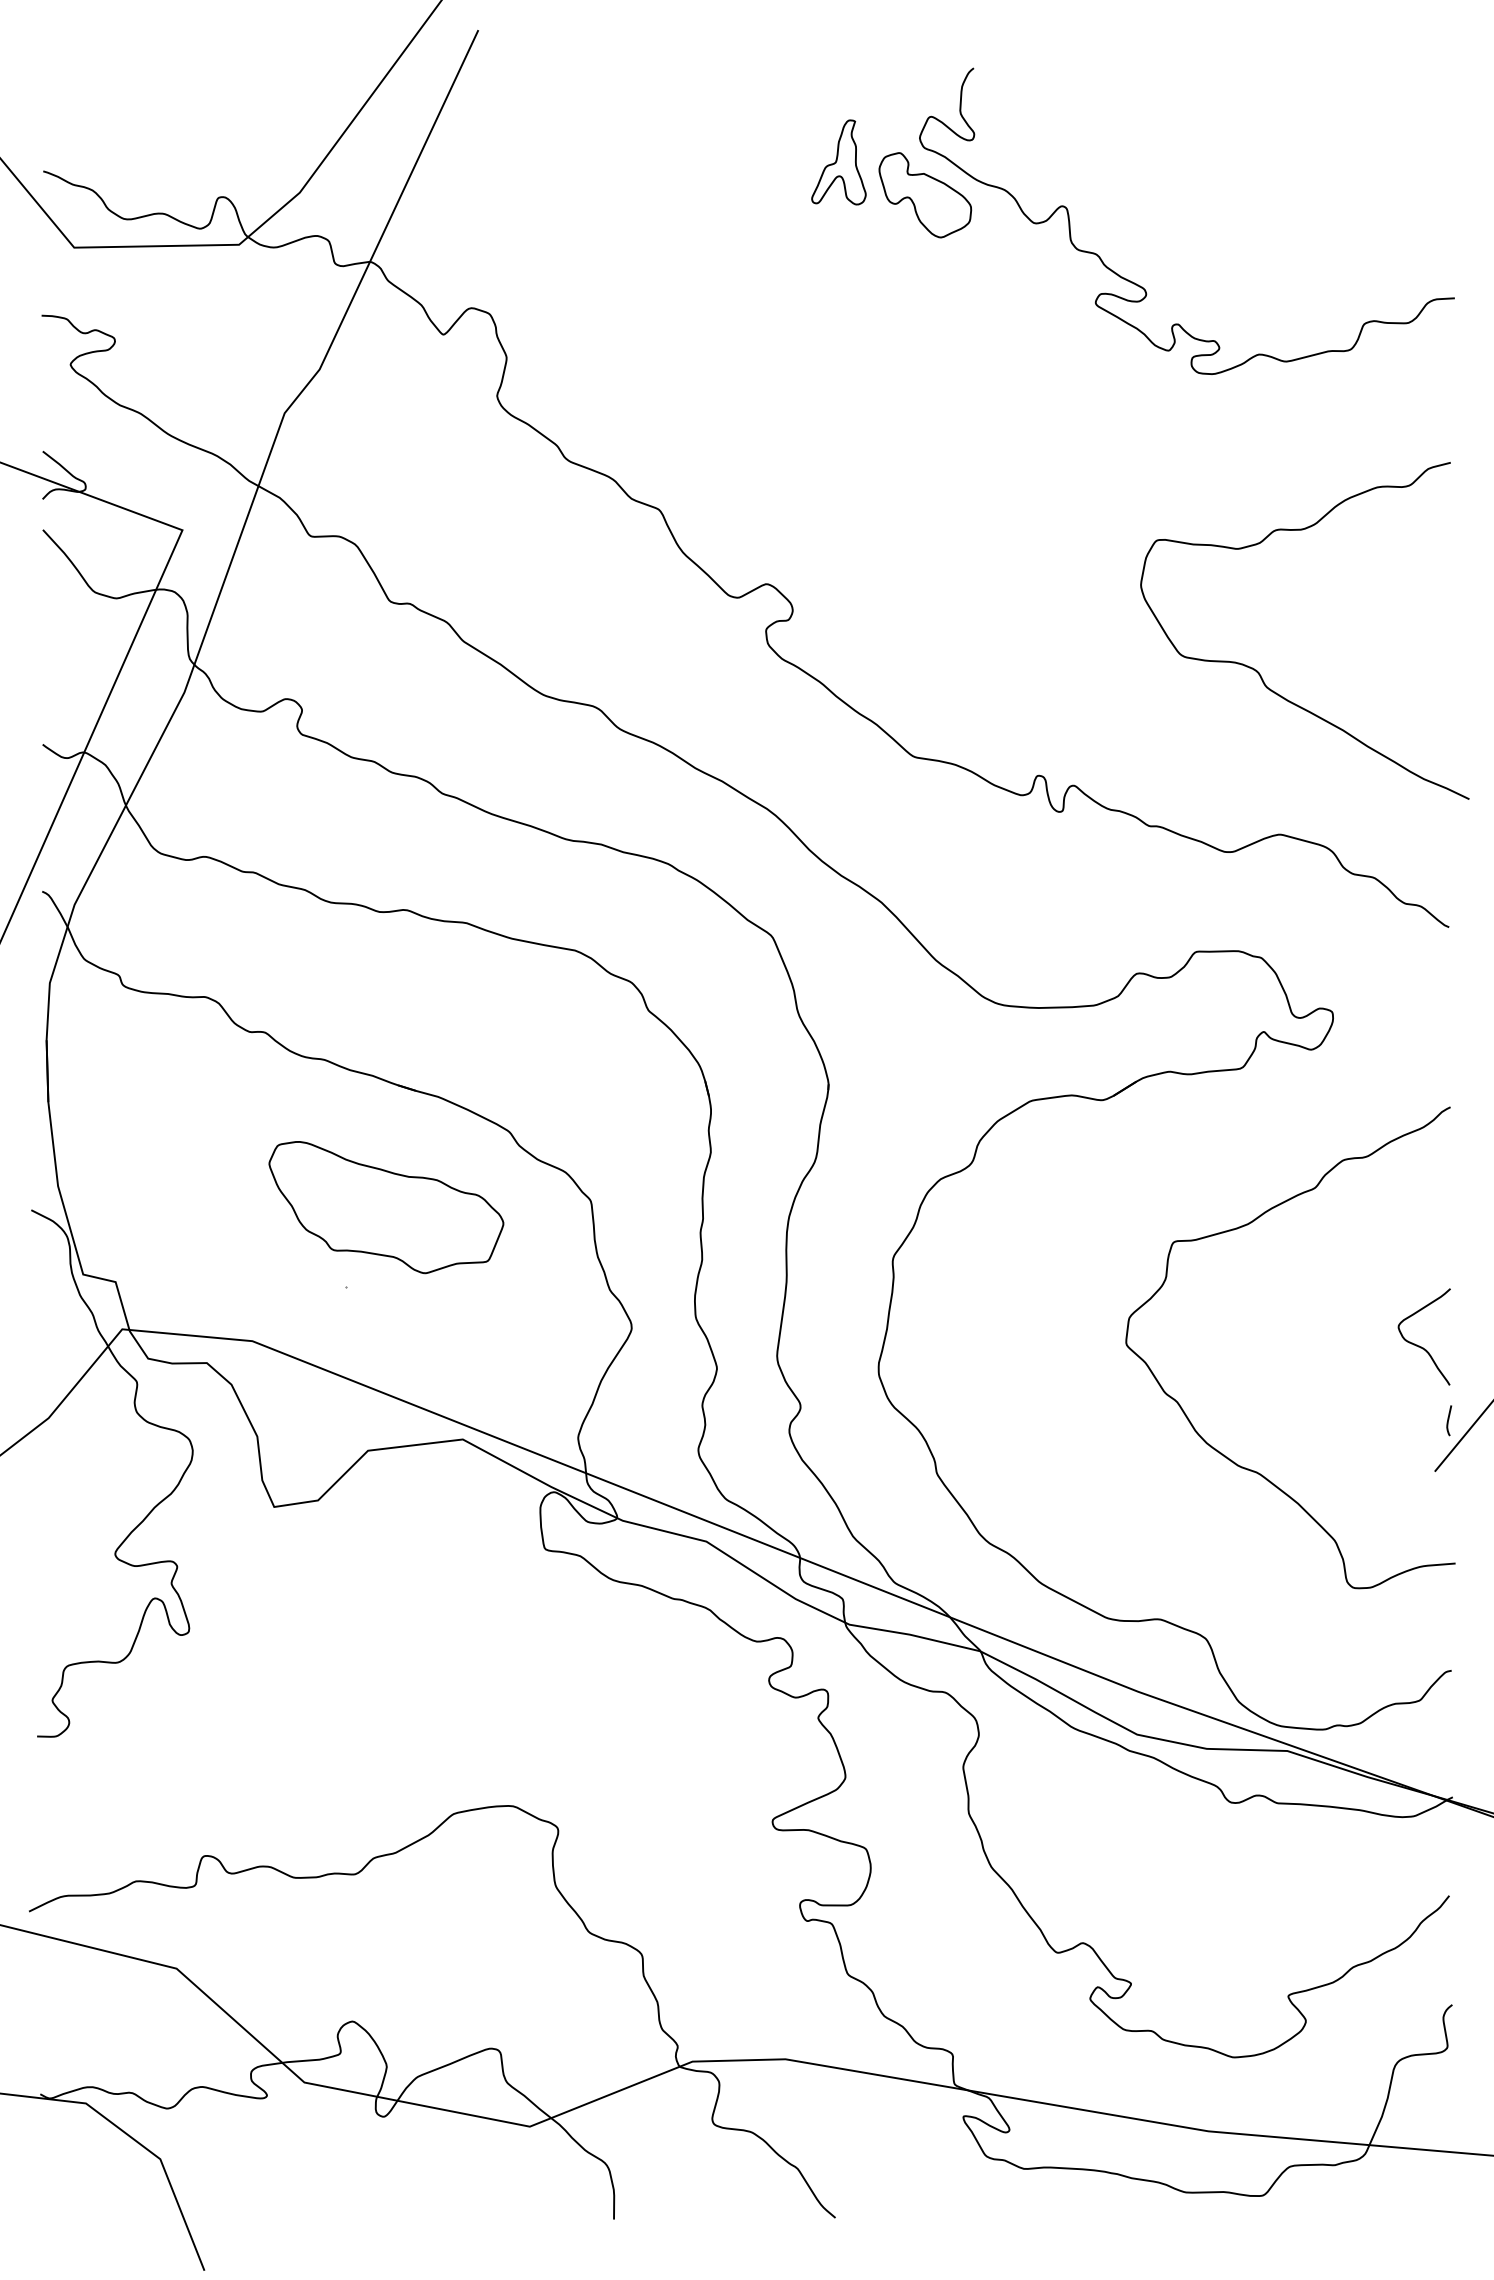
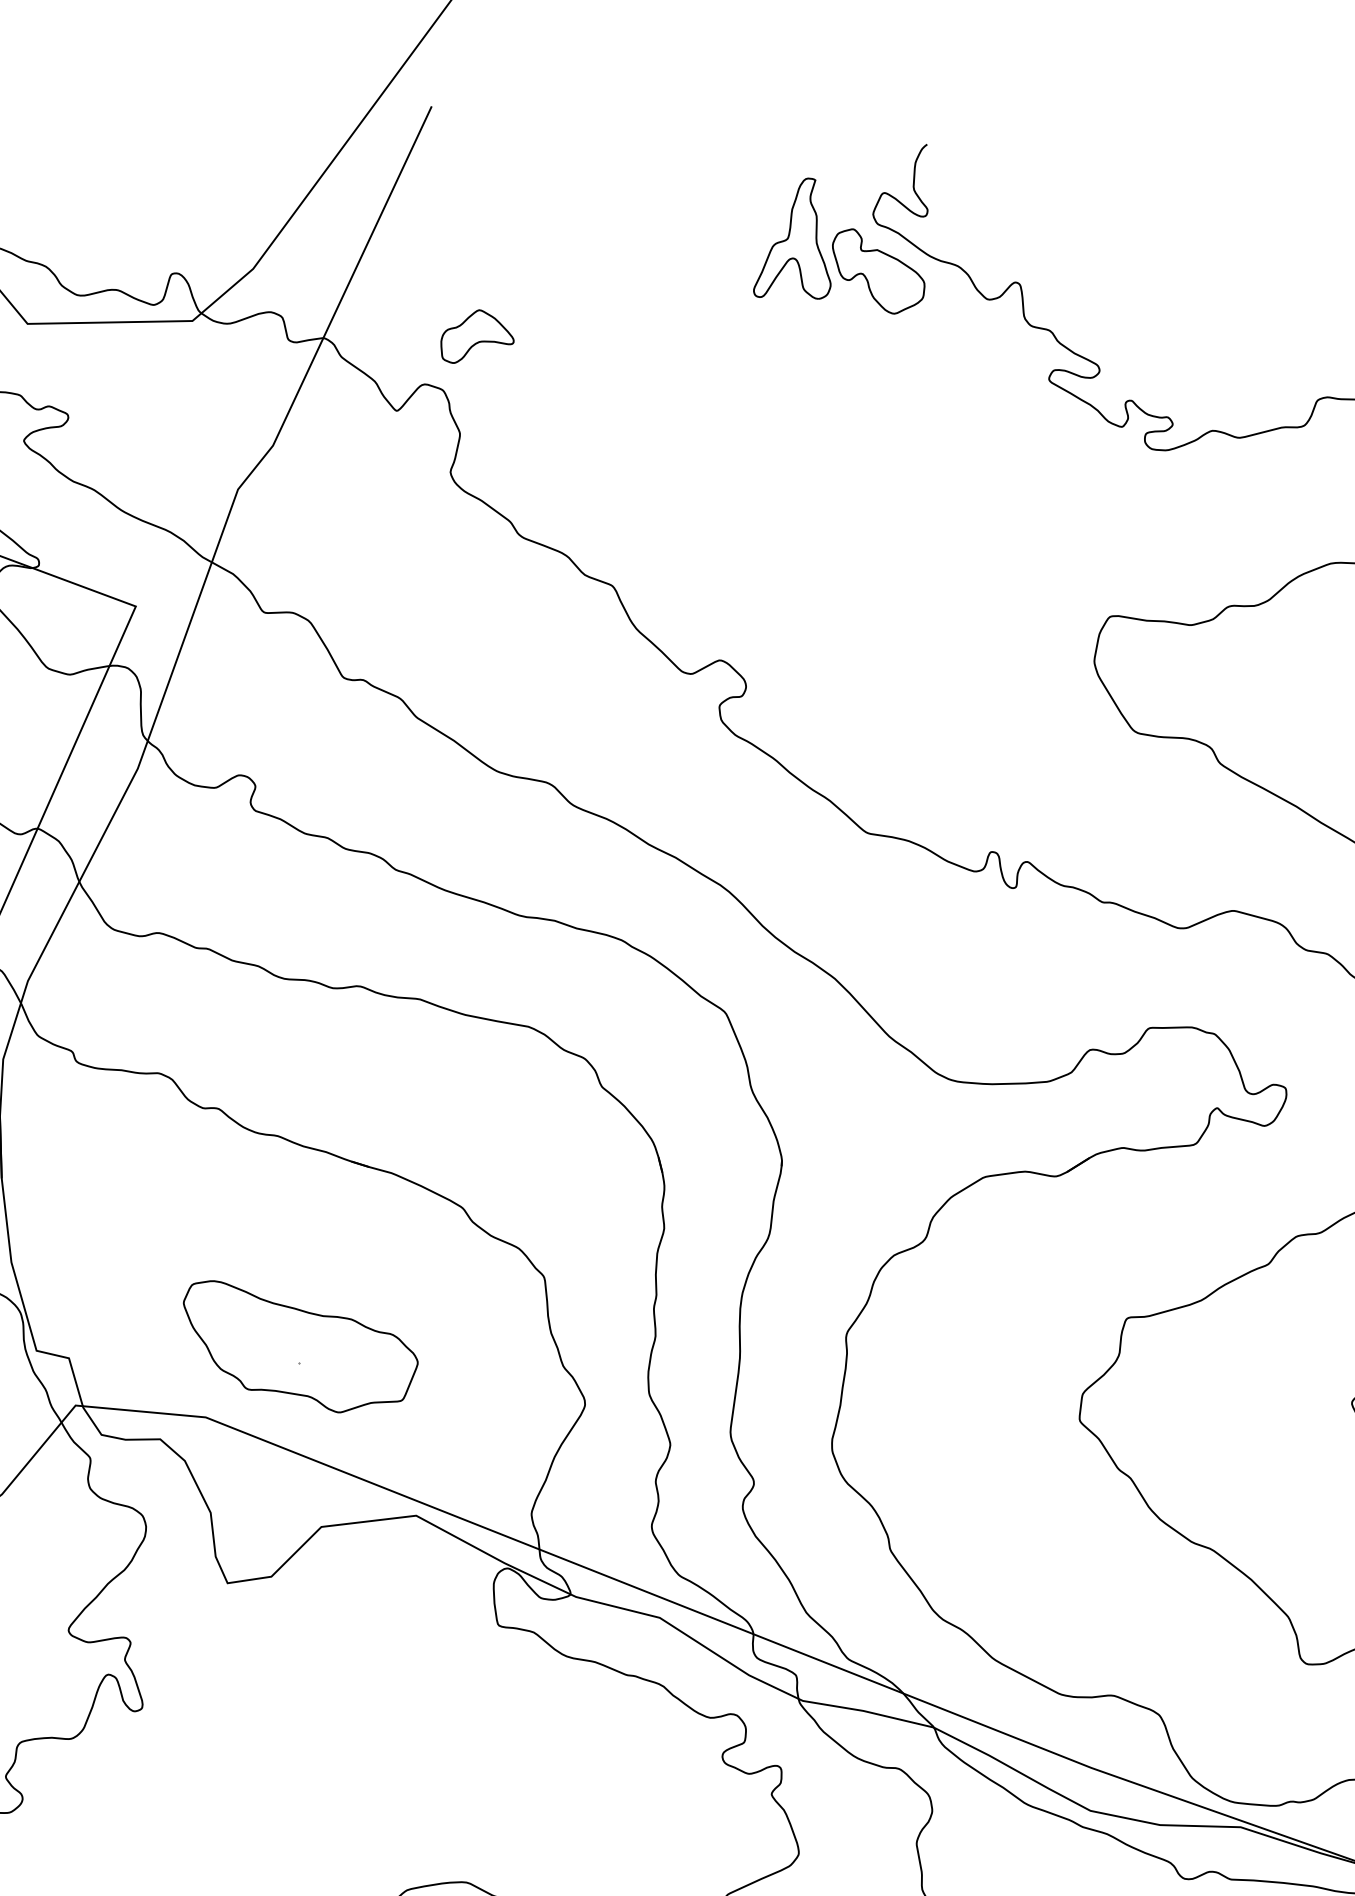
part: (838, 162) -> (791, 238), size x1.43
part: (524, 260) -> (477, 336), added
part: (386, 1207) -> (300, 1346), moved

